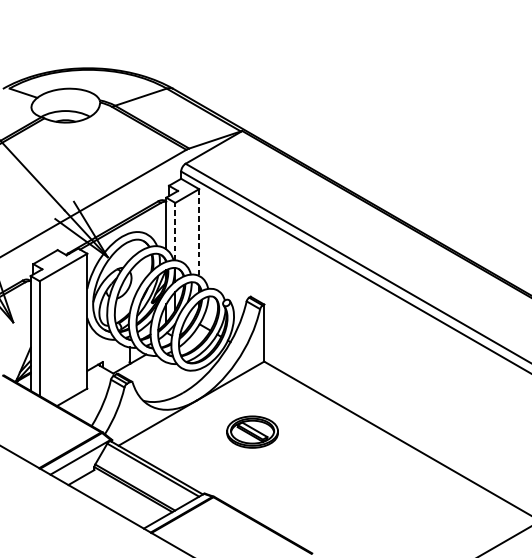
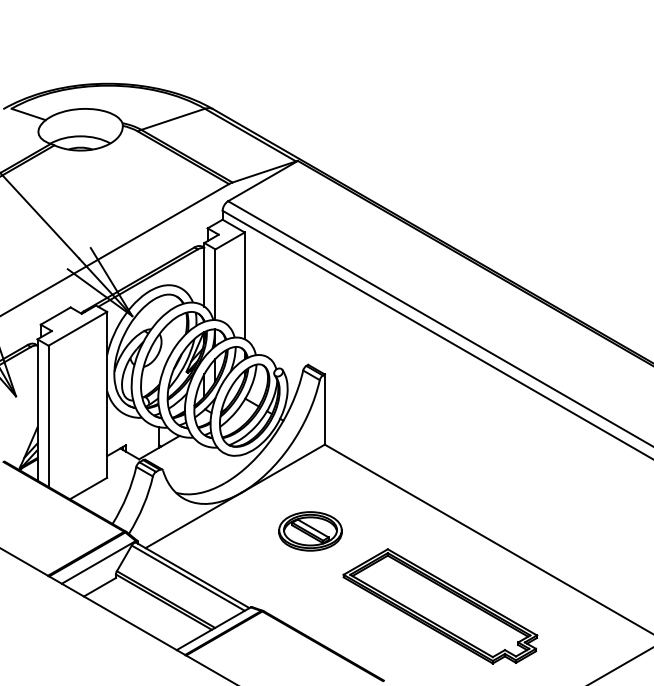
line: (175, 231) -> (215, 284), dashed -> solid
line: (198, 233) -> (244, 286), dashed -> solid
part: (358, 493) -> (440, 606), added

